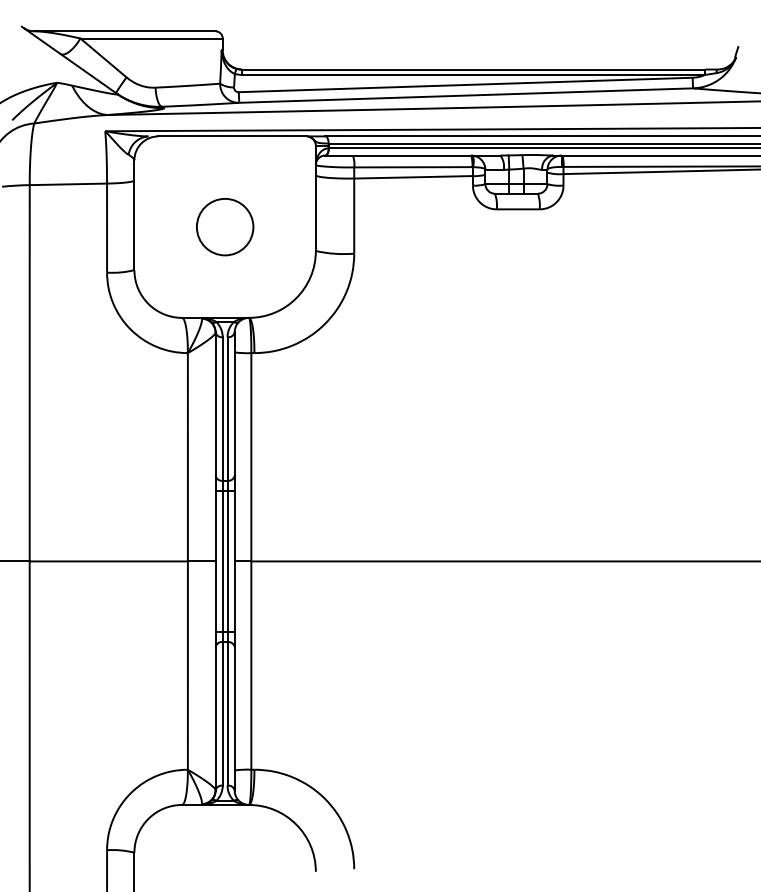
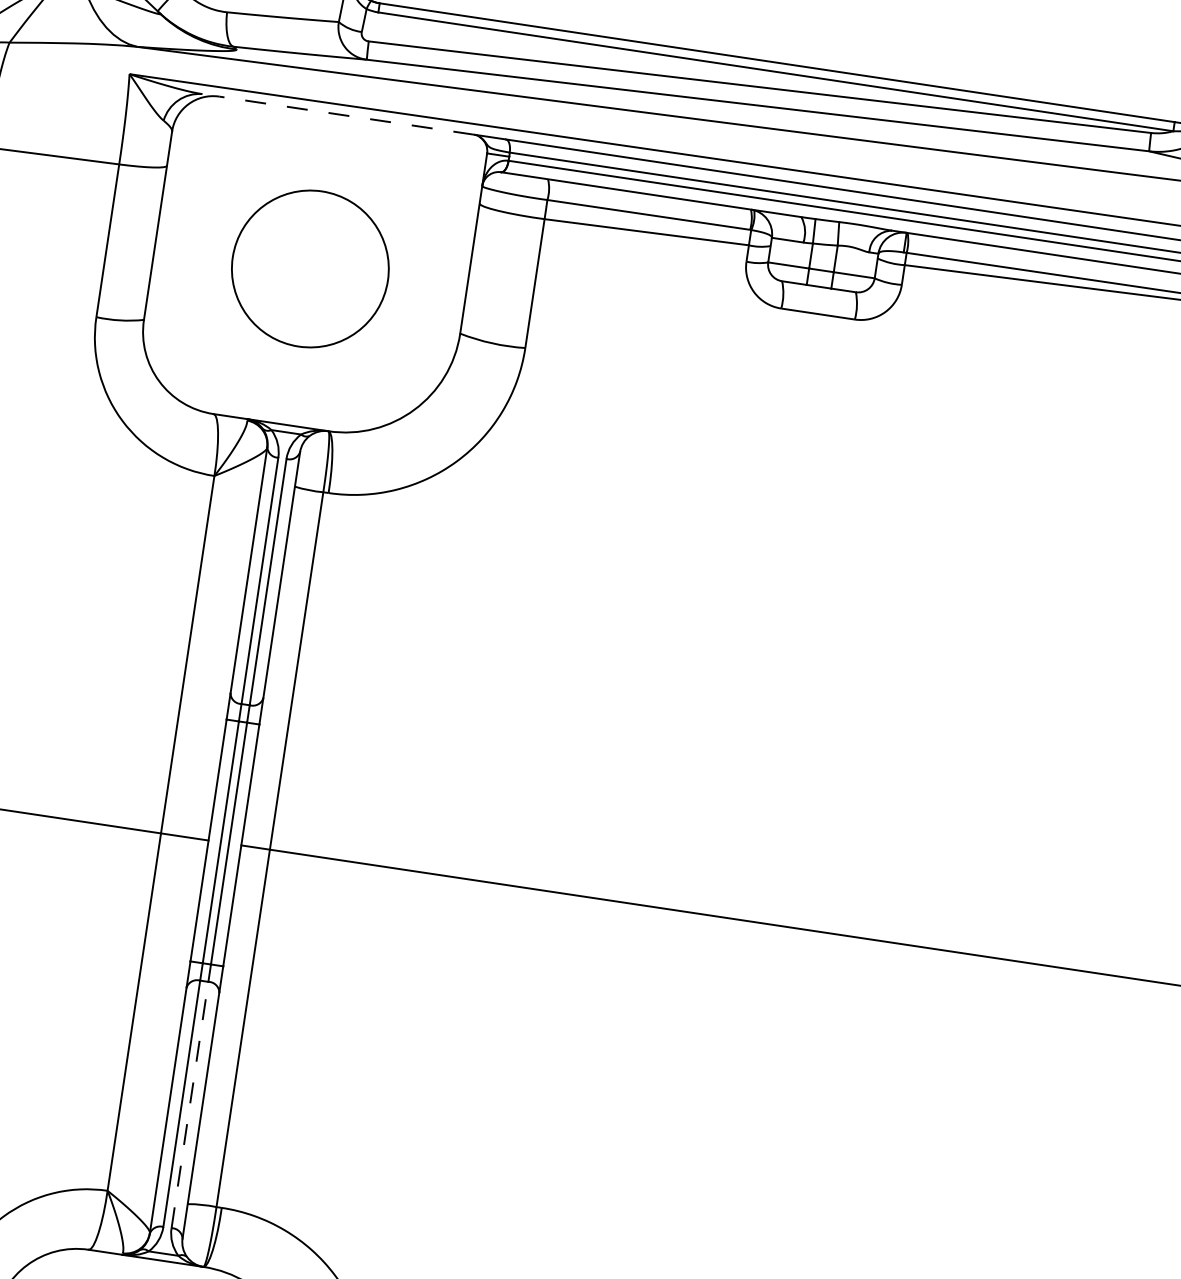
line: (232, 136) -> (346, 115), solid -> dashed
circle: (225, 227) -> (311, 270), size x1.6
line: (227, 713) -> (189, 1104), solid -> dashed

